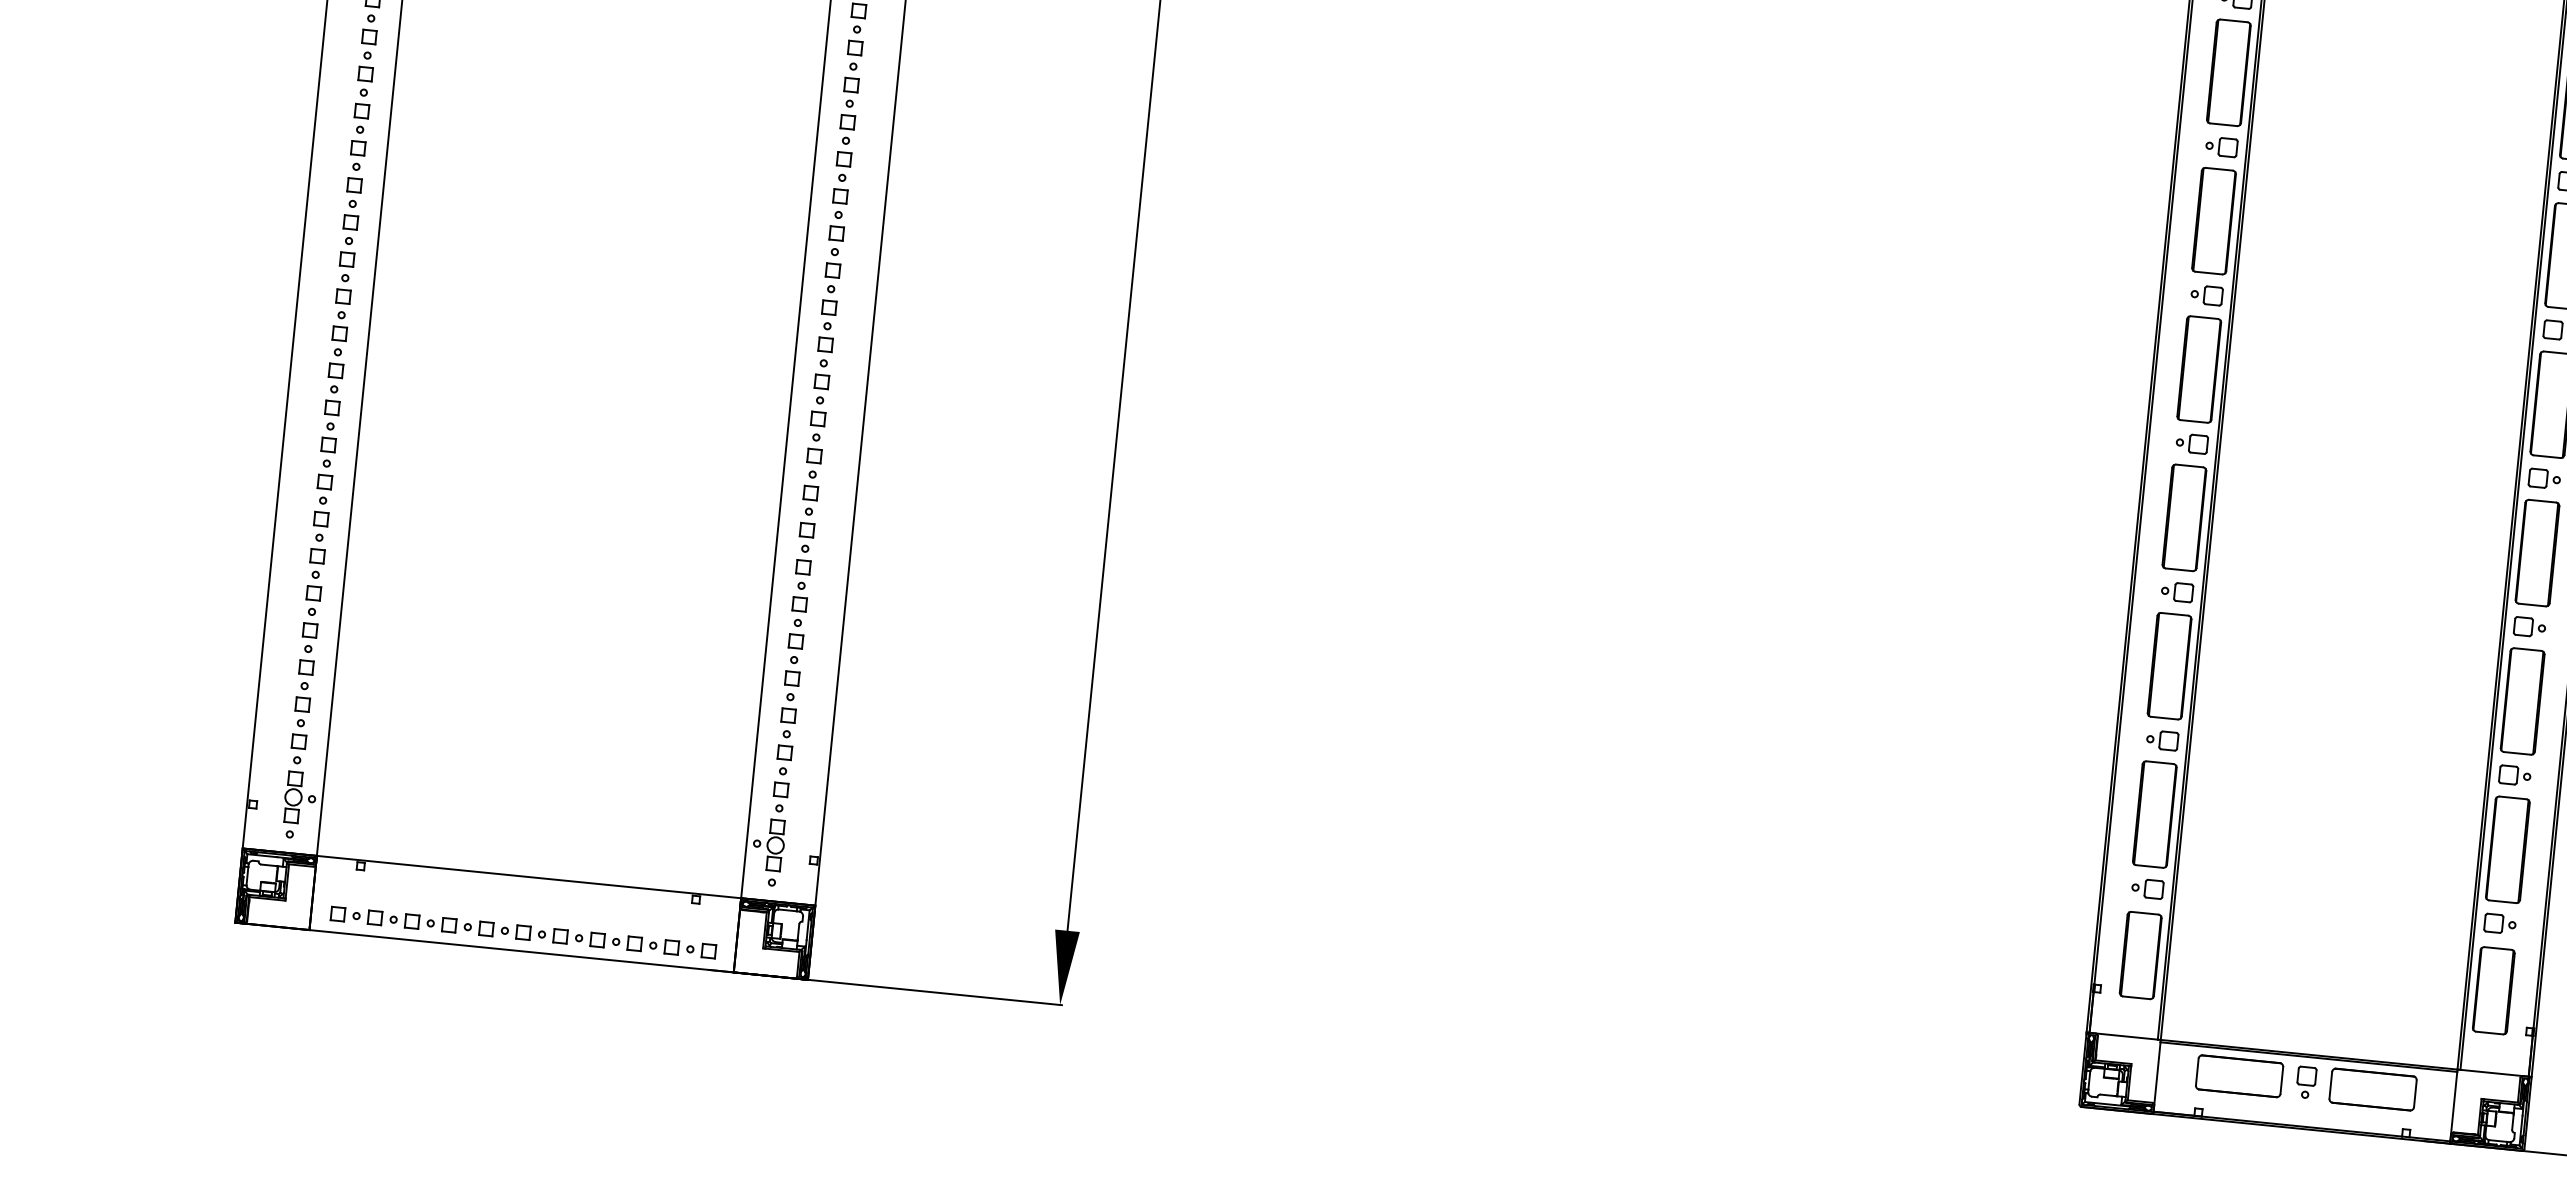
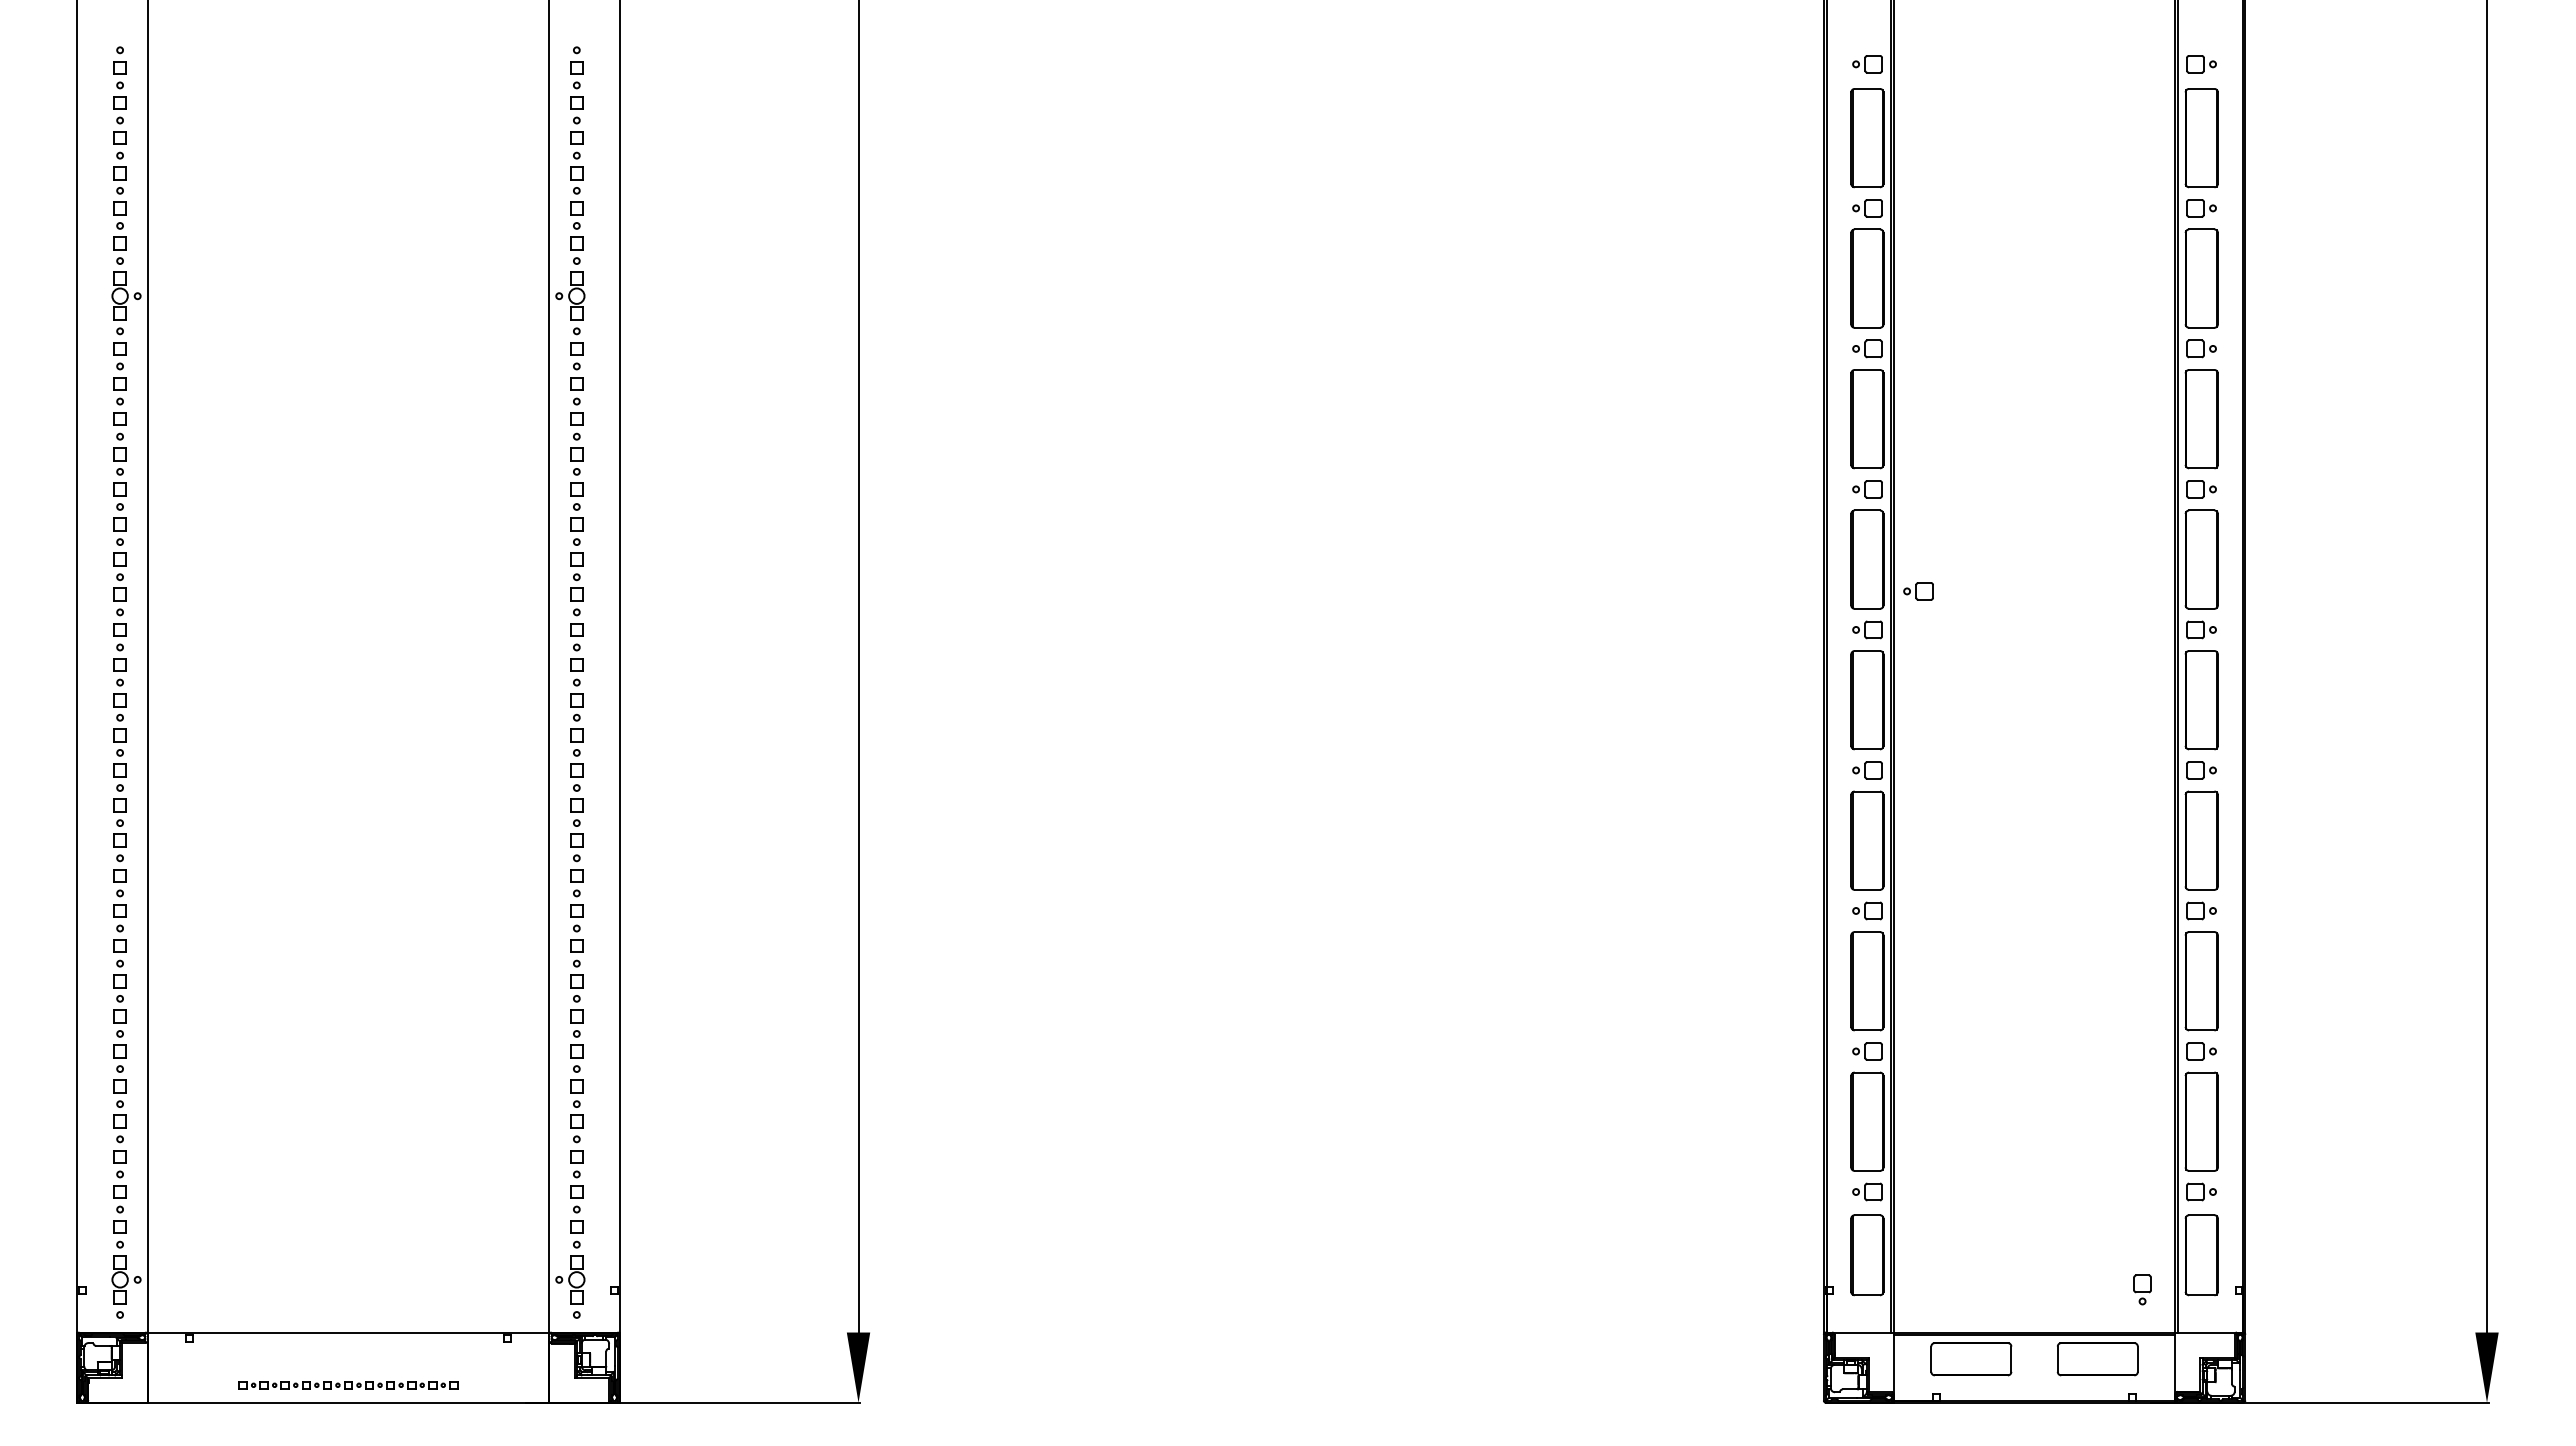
part: (2264, 260) -> (1918, 591), added
part: (523, 932) -> (348, 1385), size x0.6
part: (2306, 1082) -> (2142, 1289), moved

